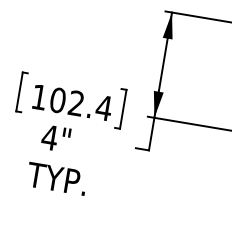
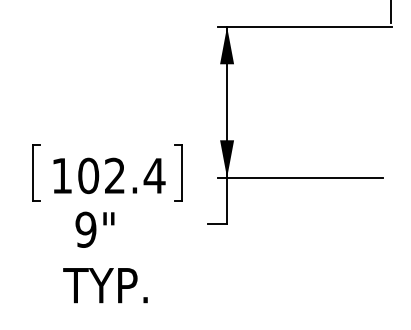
text: (49, 137) -> (85, 229), 4" -> 9"

